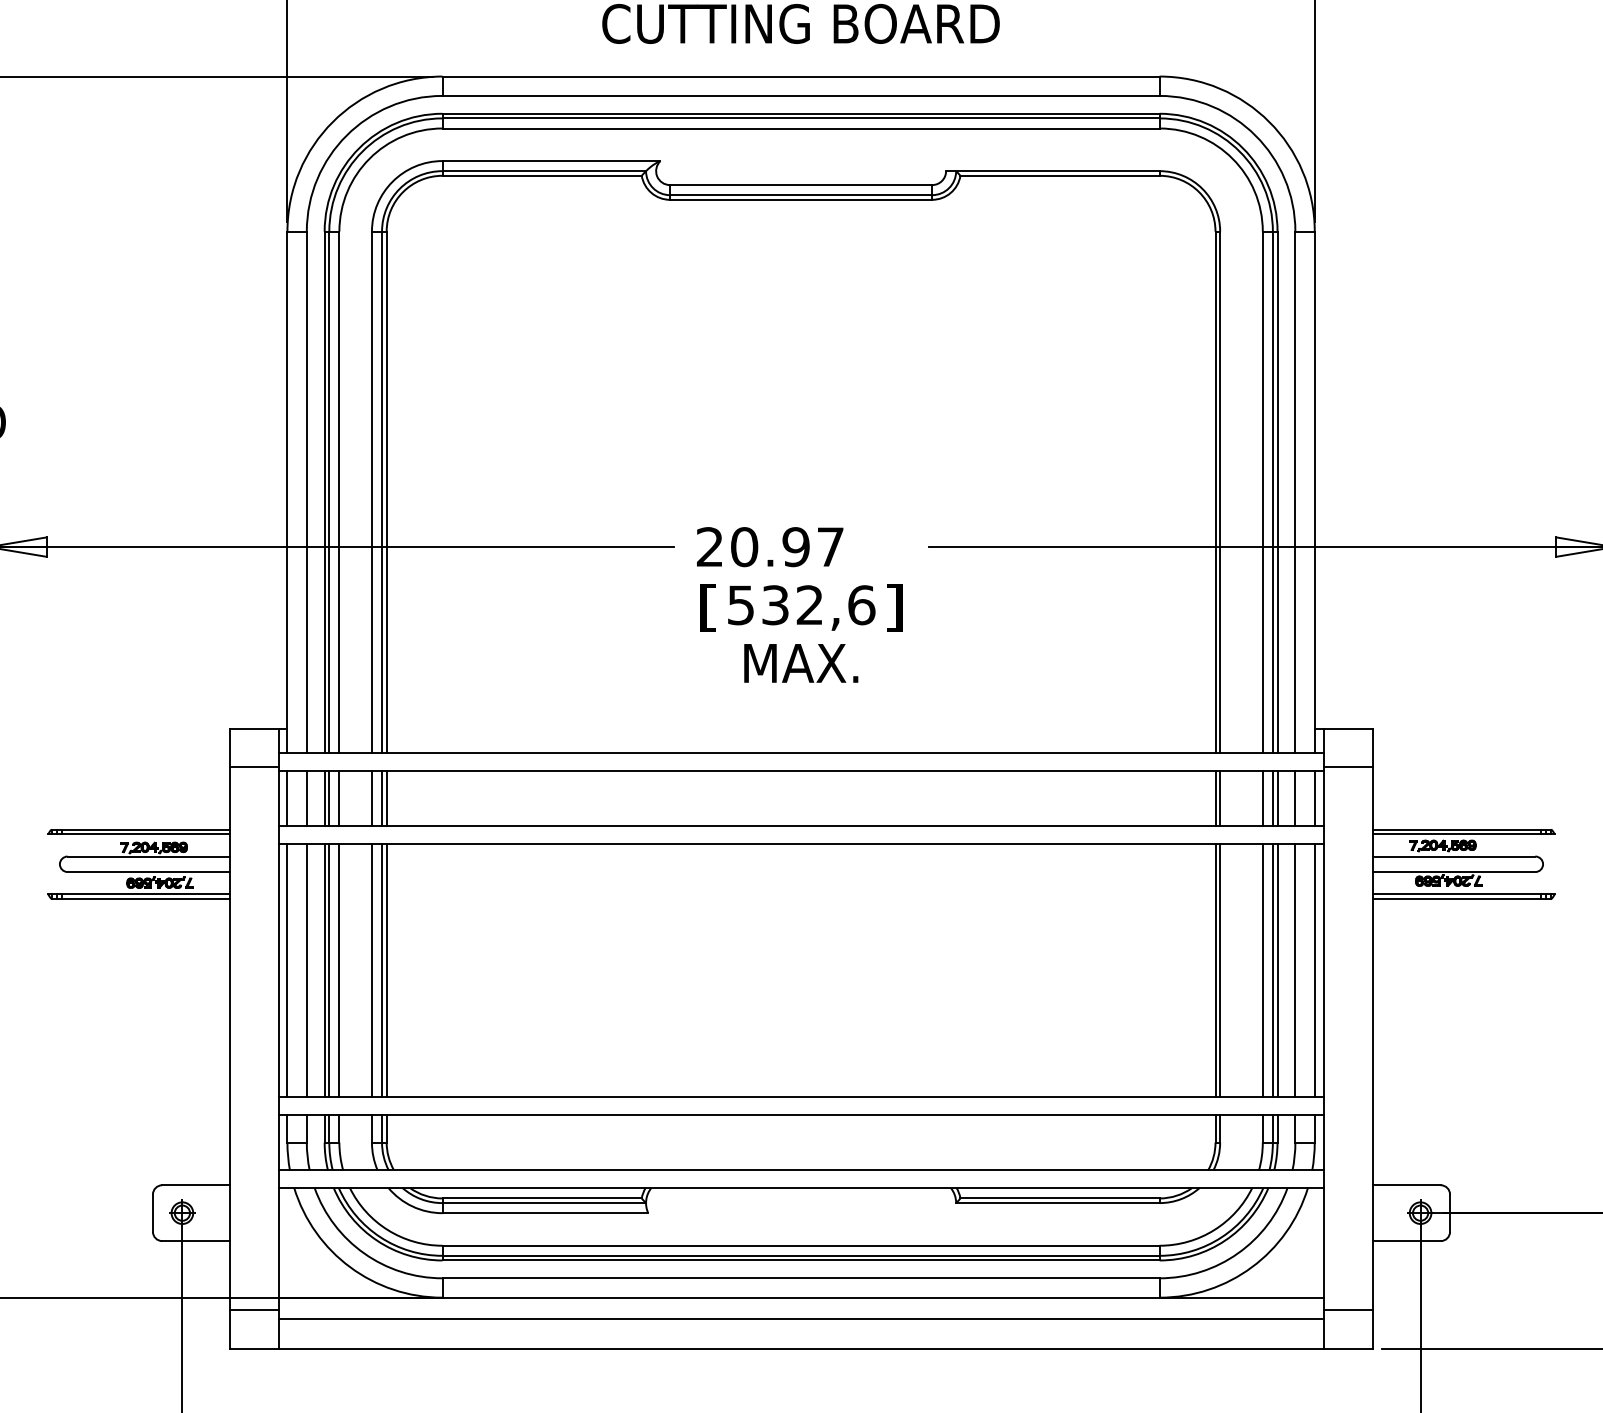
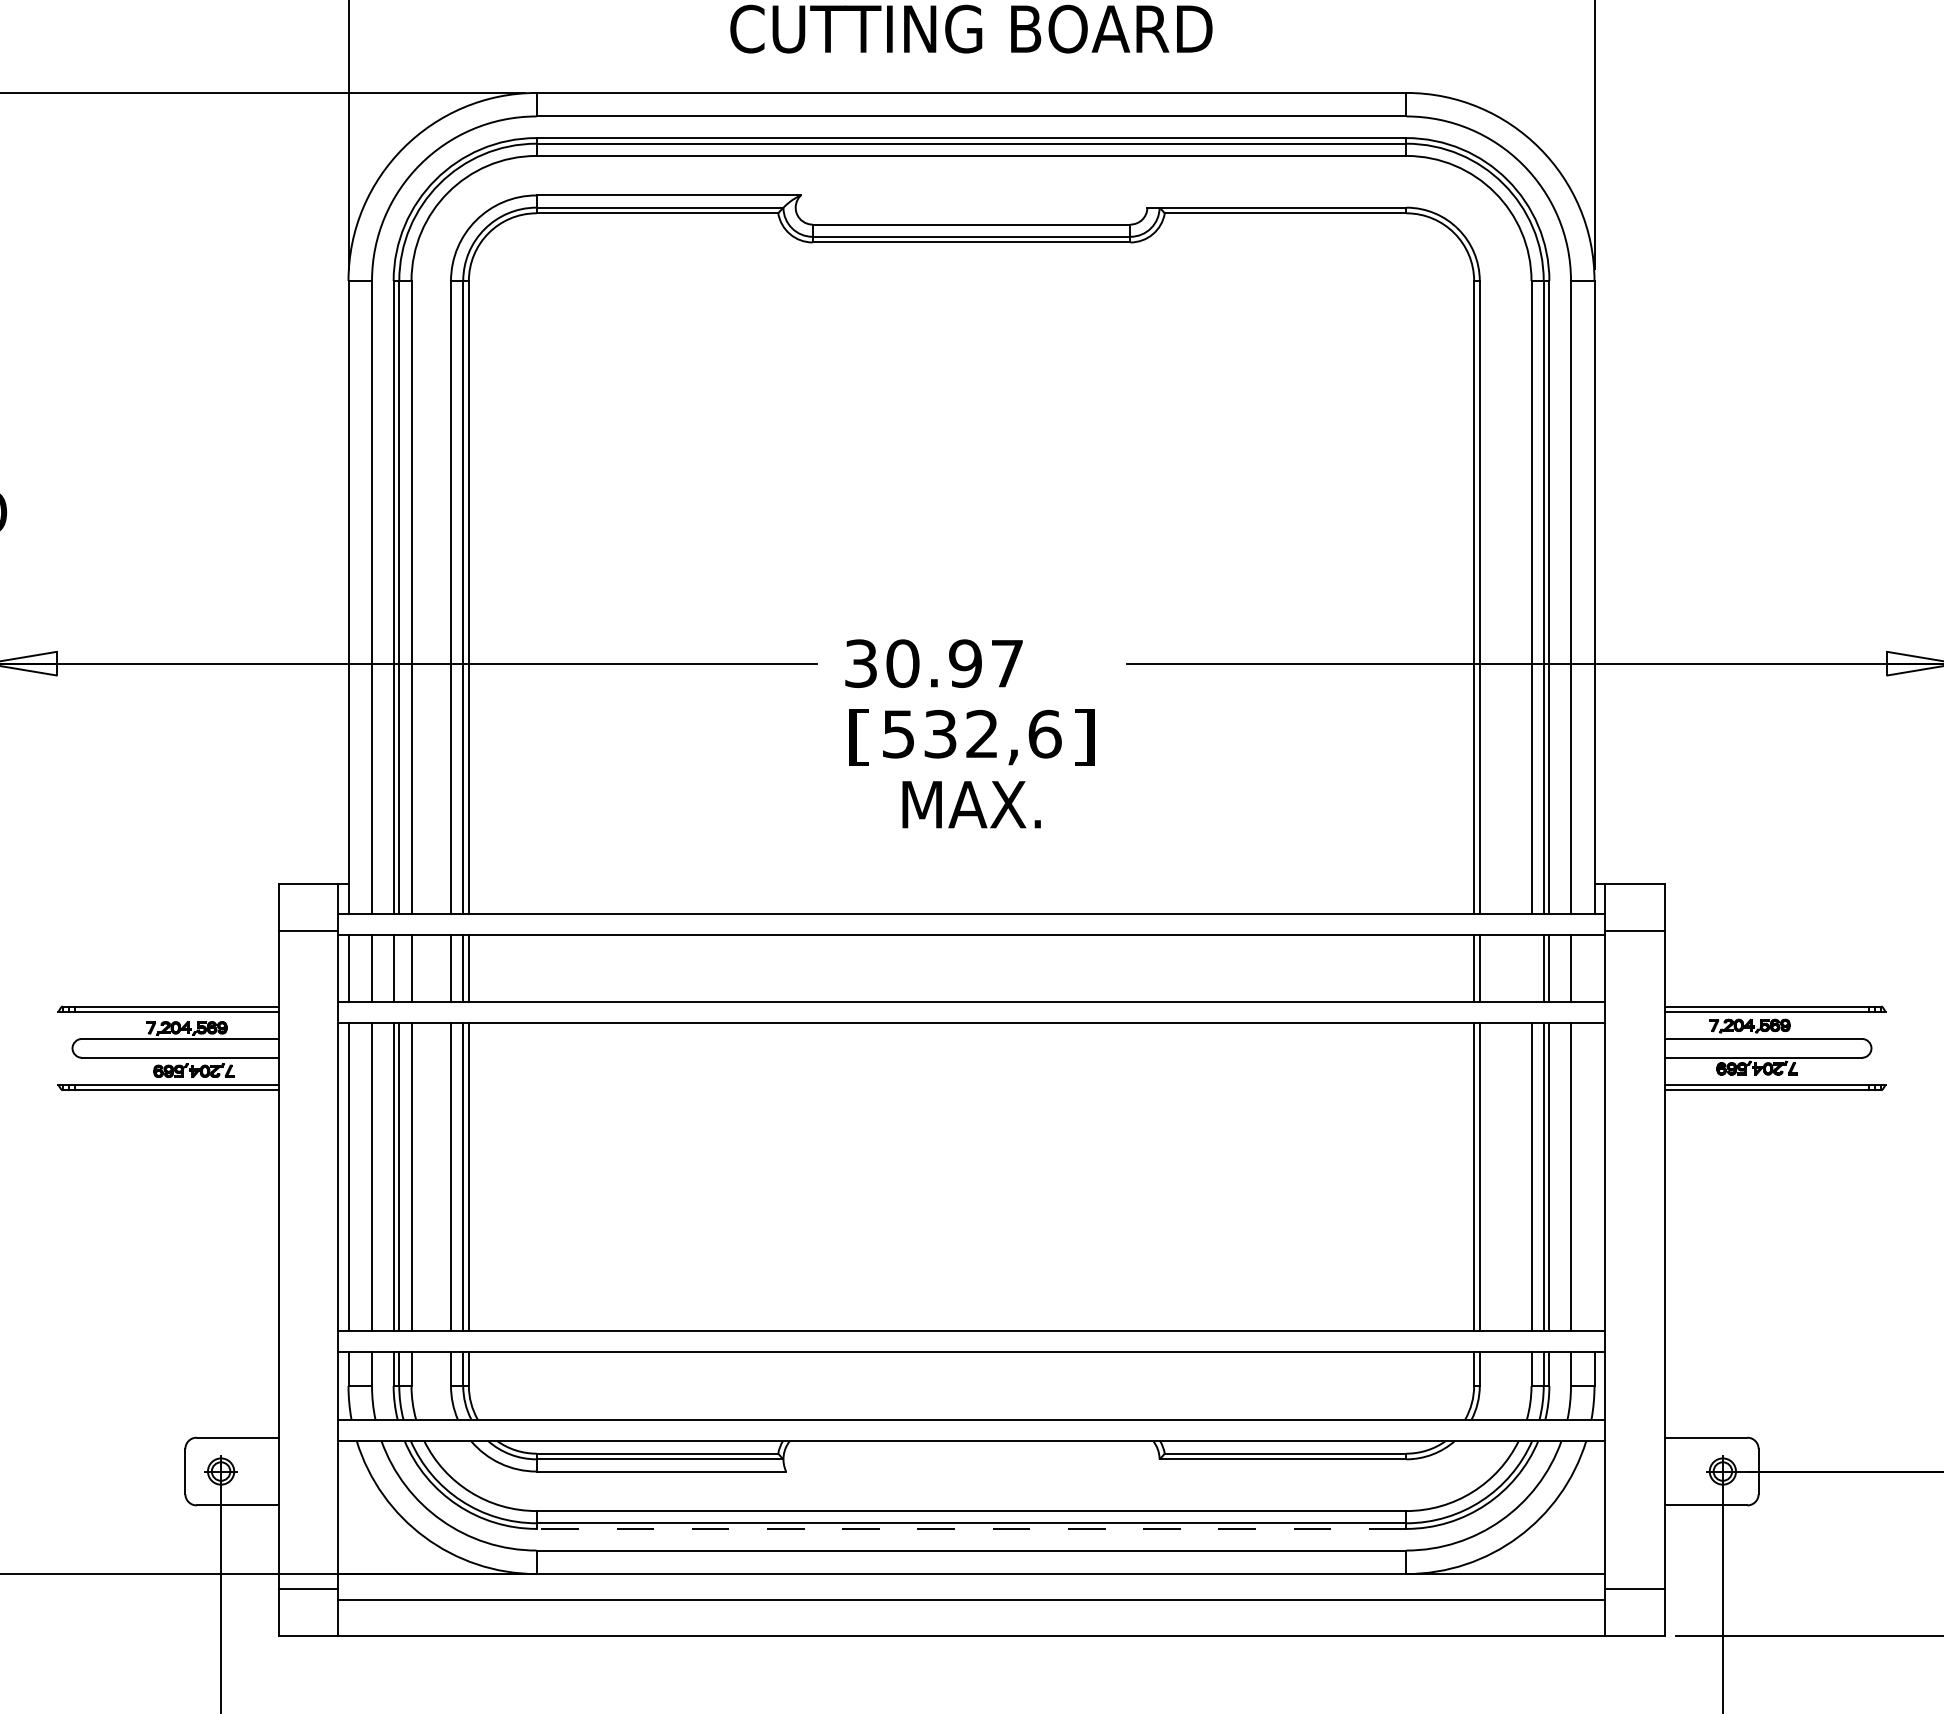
text: (709, 547) -> (860, 664), 20.97 -> 30.97
line: (329, 798) -> (399, 968), removed
line: (1262, 798) -> (1531, 968), removed
line: (1314, 798) -> (1594, 968), removed
line: (1314, 970) -> (1594, 1177), removed
line: (801, 1260) -> (972, 1528), solid -> dashed

